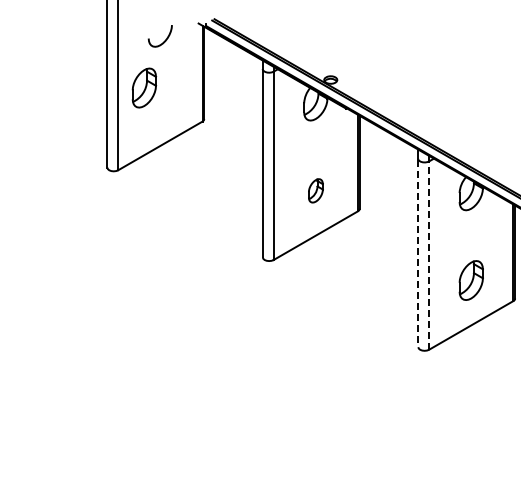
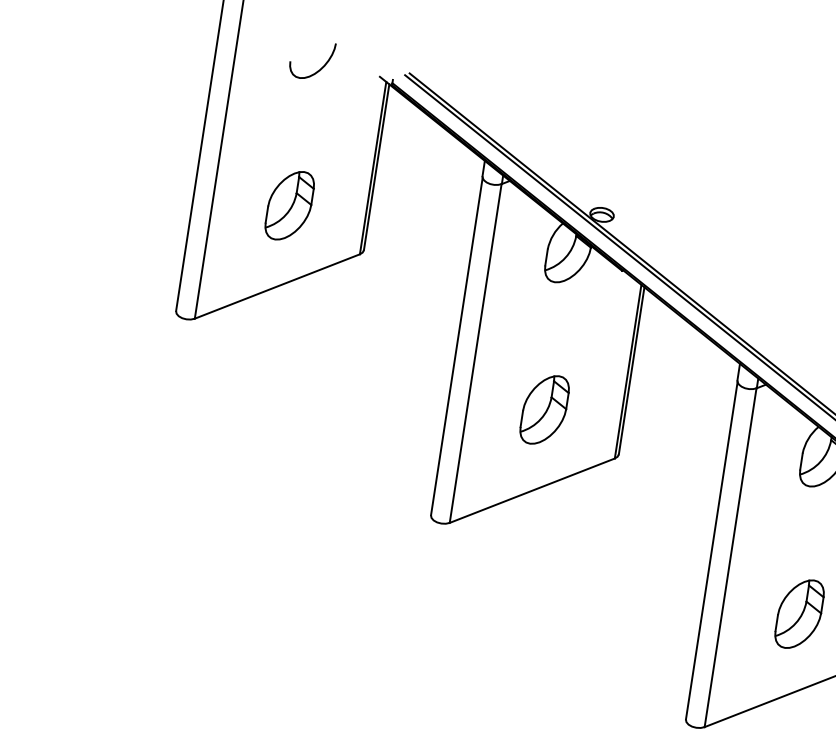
curve: (164, 40) -> (318, 69), moved
part: (144, 87) -> (290, 204), moved
part: (315, 190) -> (544, 409), size x1.67
line: (418, 253) -> (712, 551), dashed -> solid
line: (429, 255) -> (731, 557), dashed -> solid

